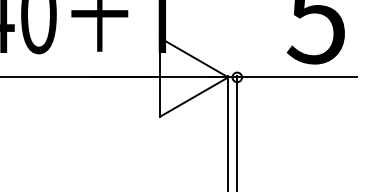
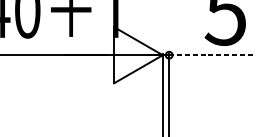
line: (296, 77) -> (211, 55), solid -> dashed

